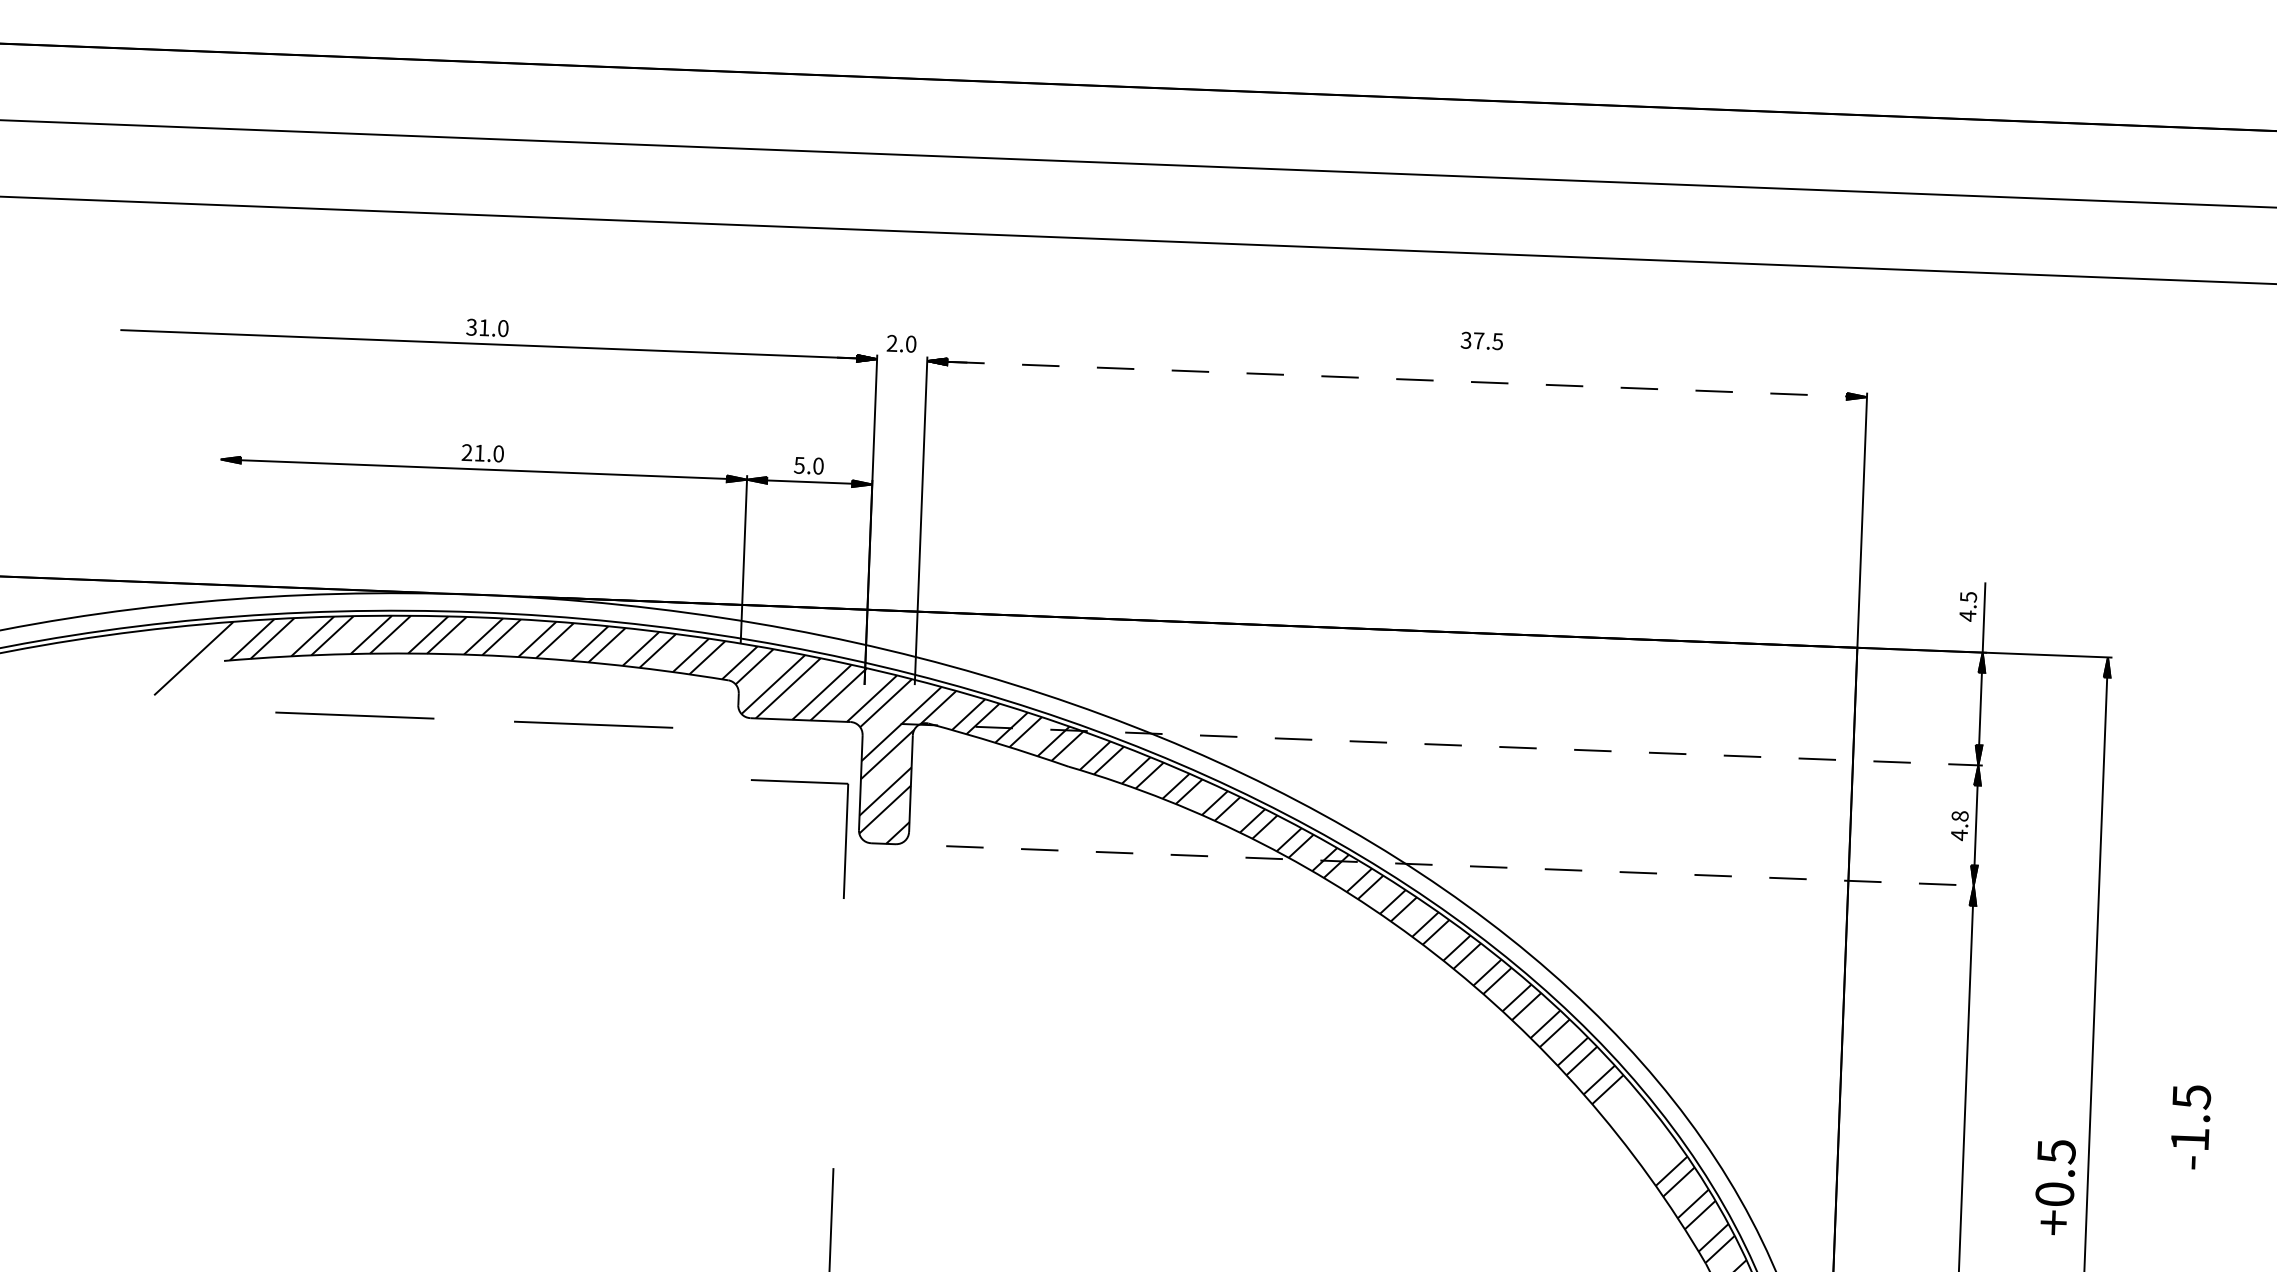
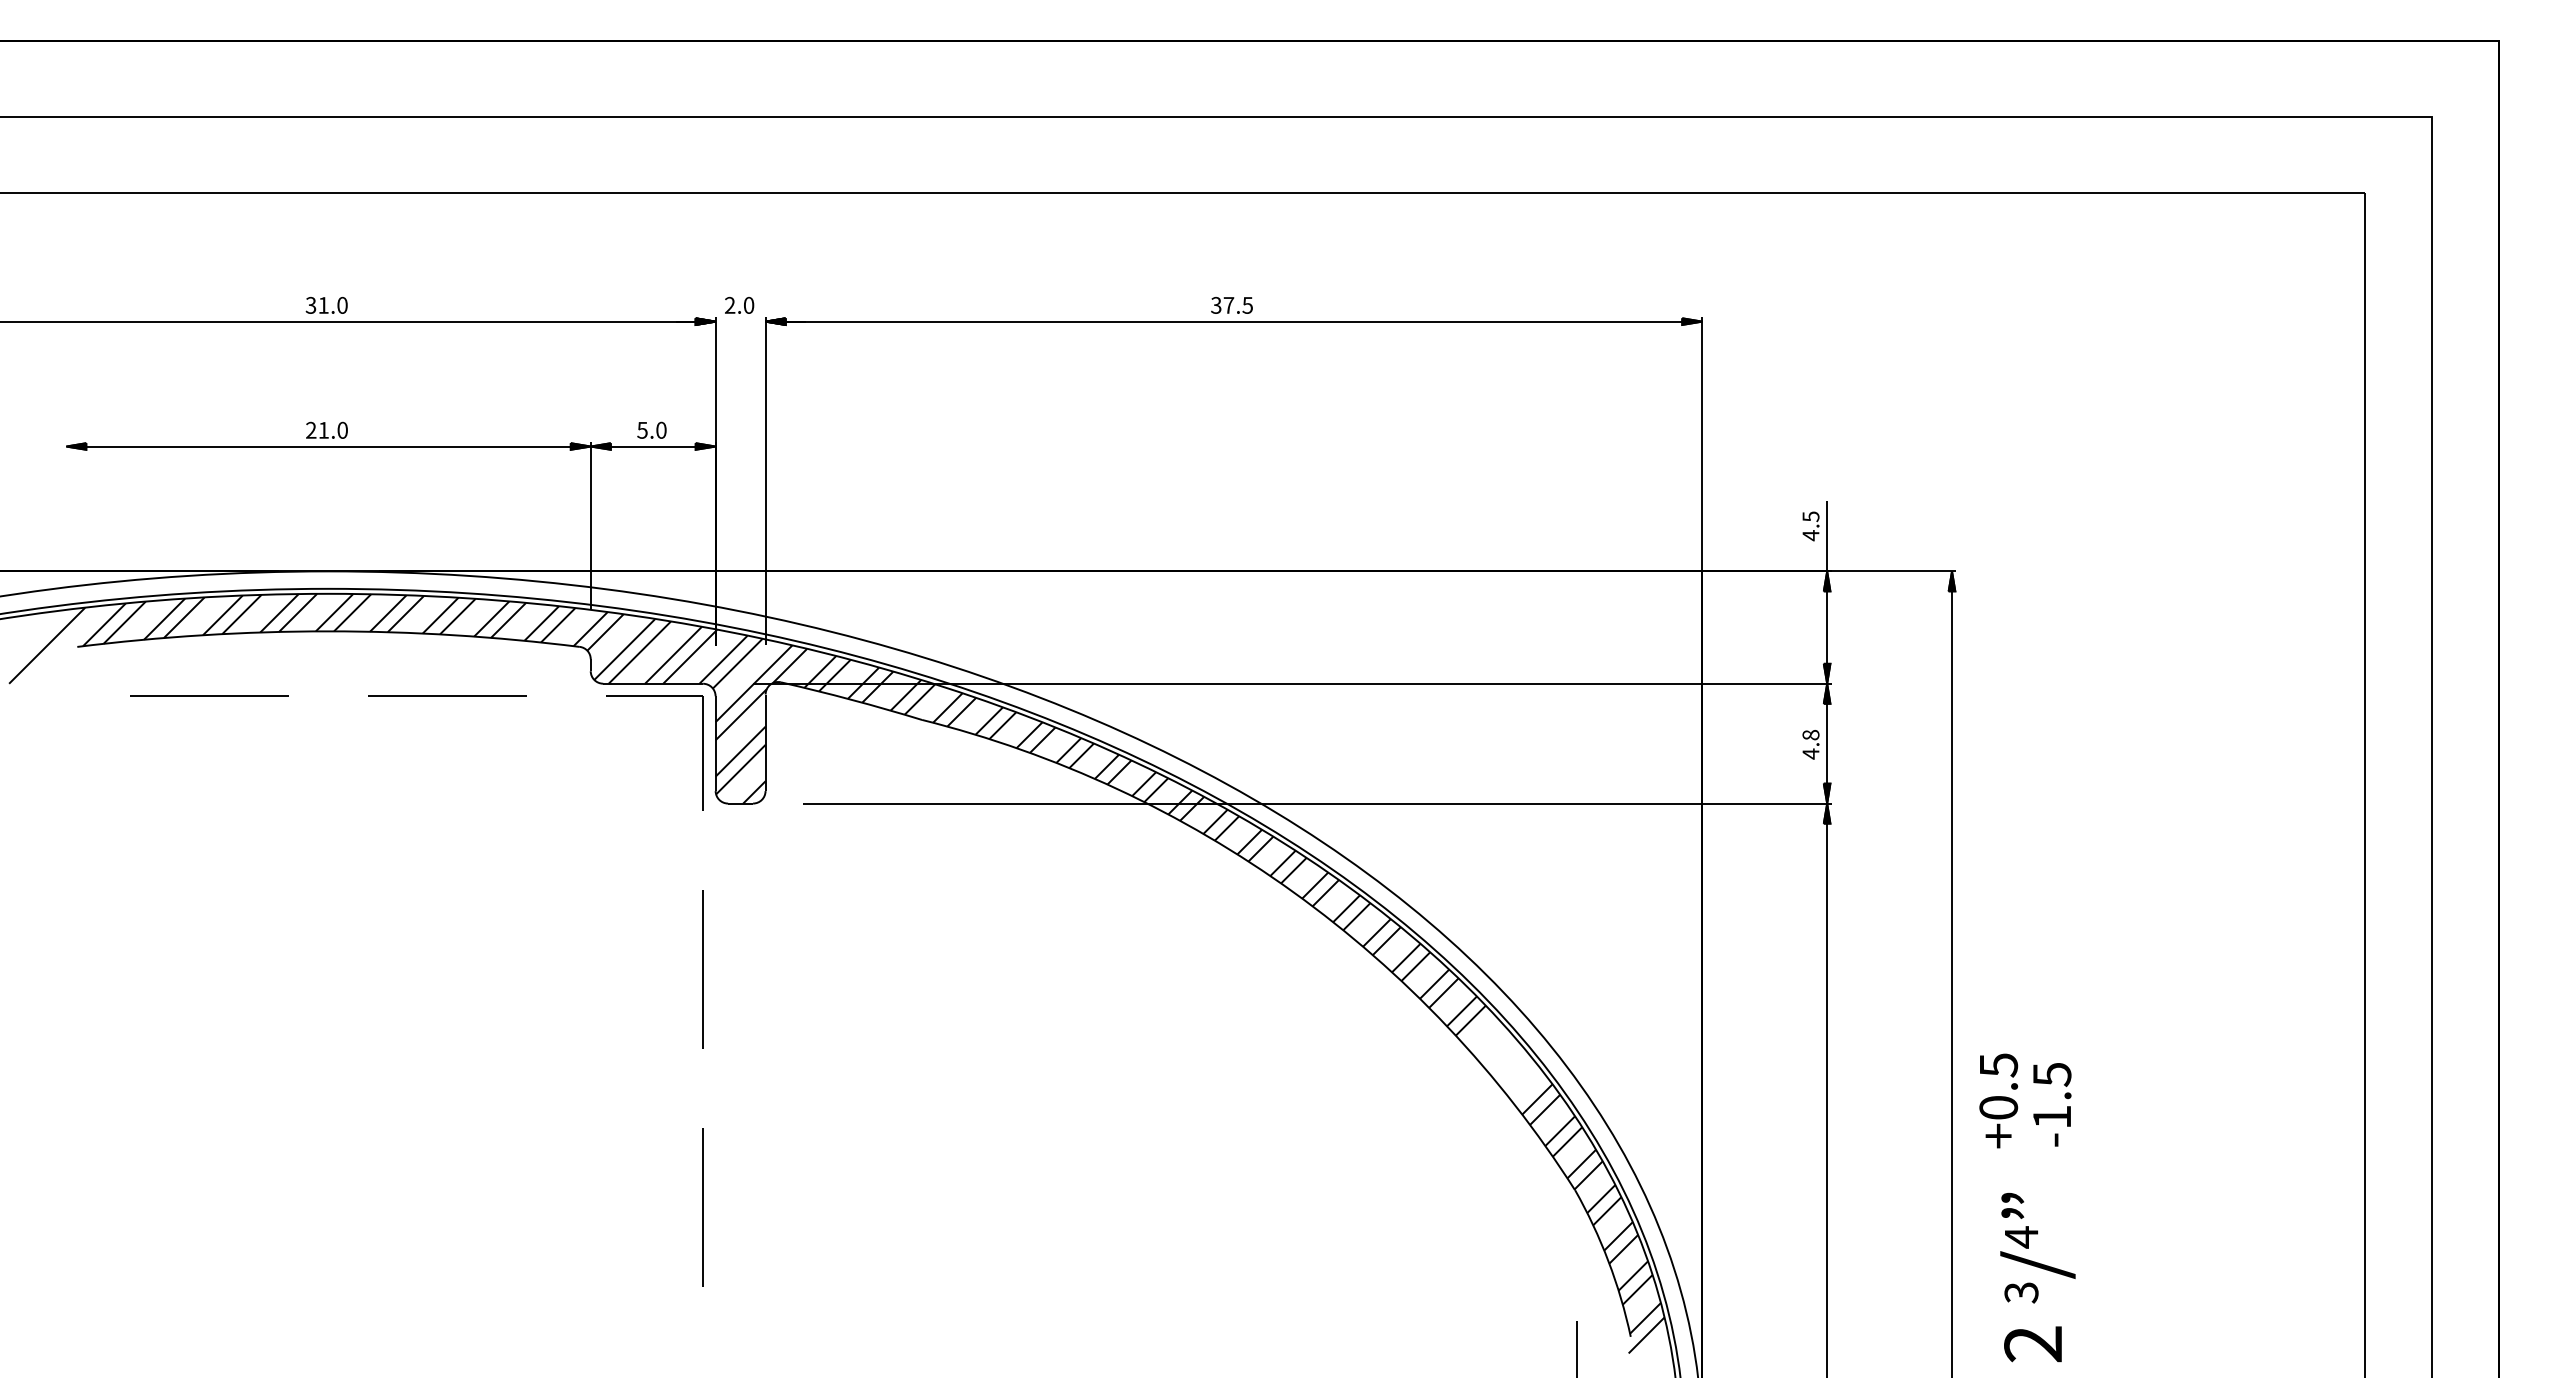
text: (1481, 341) -> (1231, 305), moved
line: (1397, 379) -> (1234, 321), dashed -> solid
line: (1441, 744) -> (1292, 683), dashed -> solid
part: (845, 840) -> (702, 752), moved
line: (1462, 865) -> (1317, 803), dashed -> solid
line: (838, 1008) -> (702, 969), added
text: (2190, 1126) -> (2052, 1104), moved
text: (2054, 1187) -> (1998, 1100), moved

